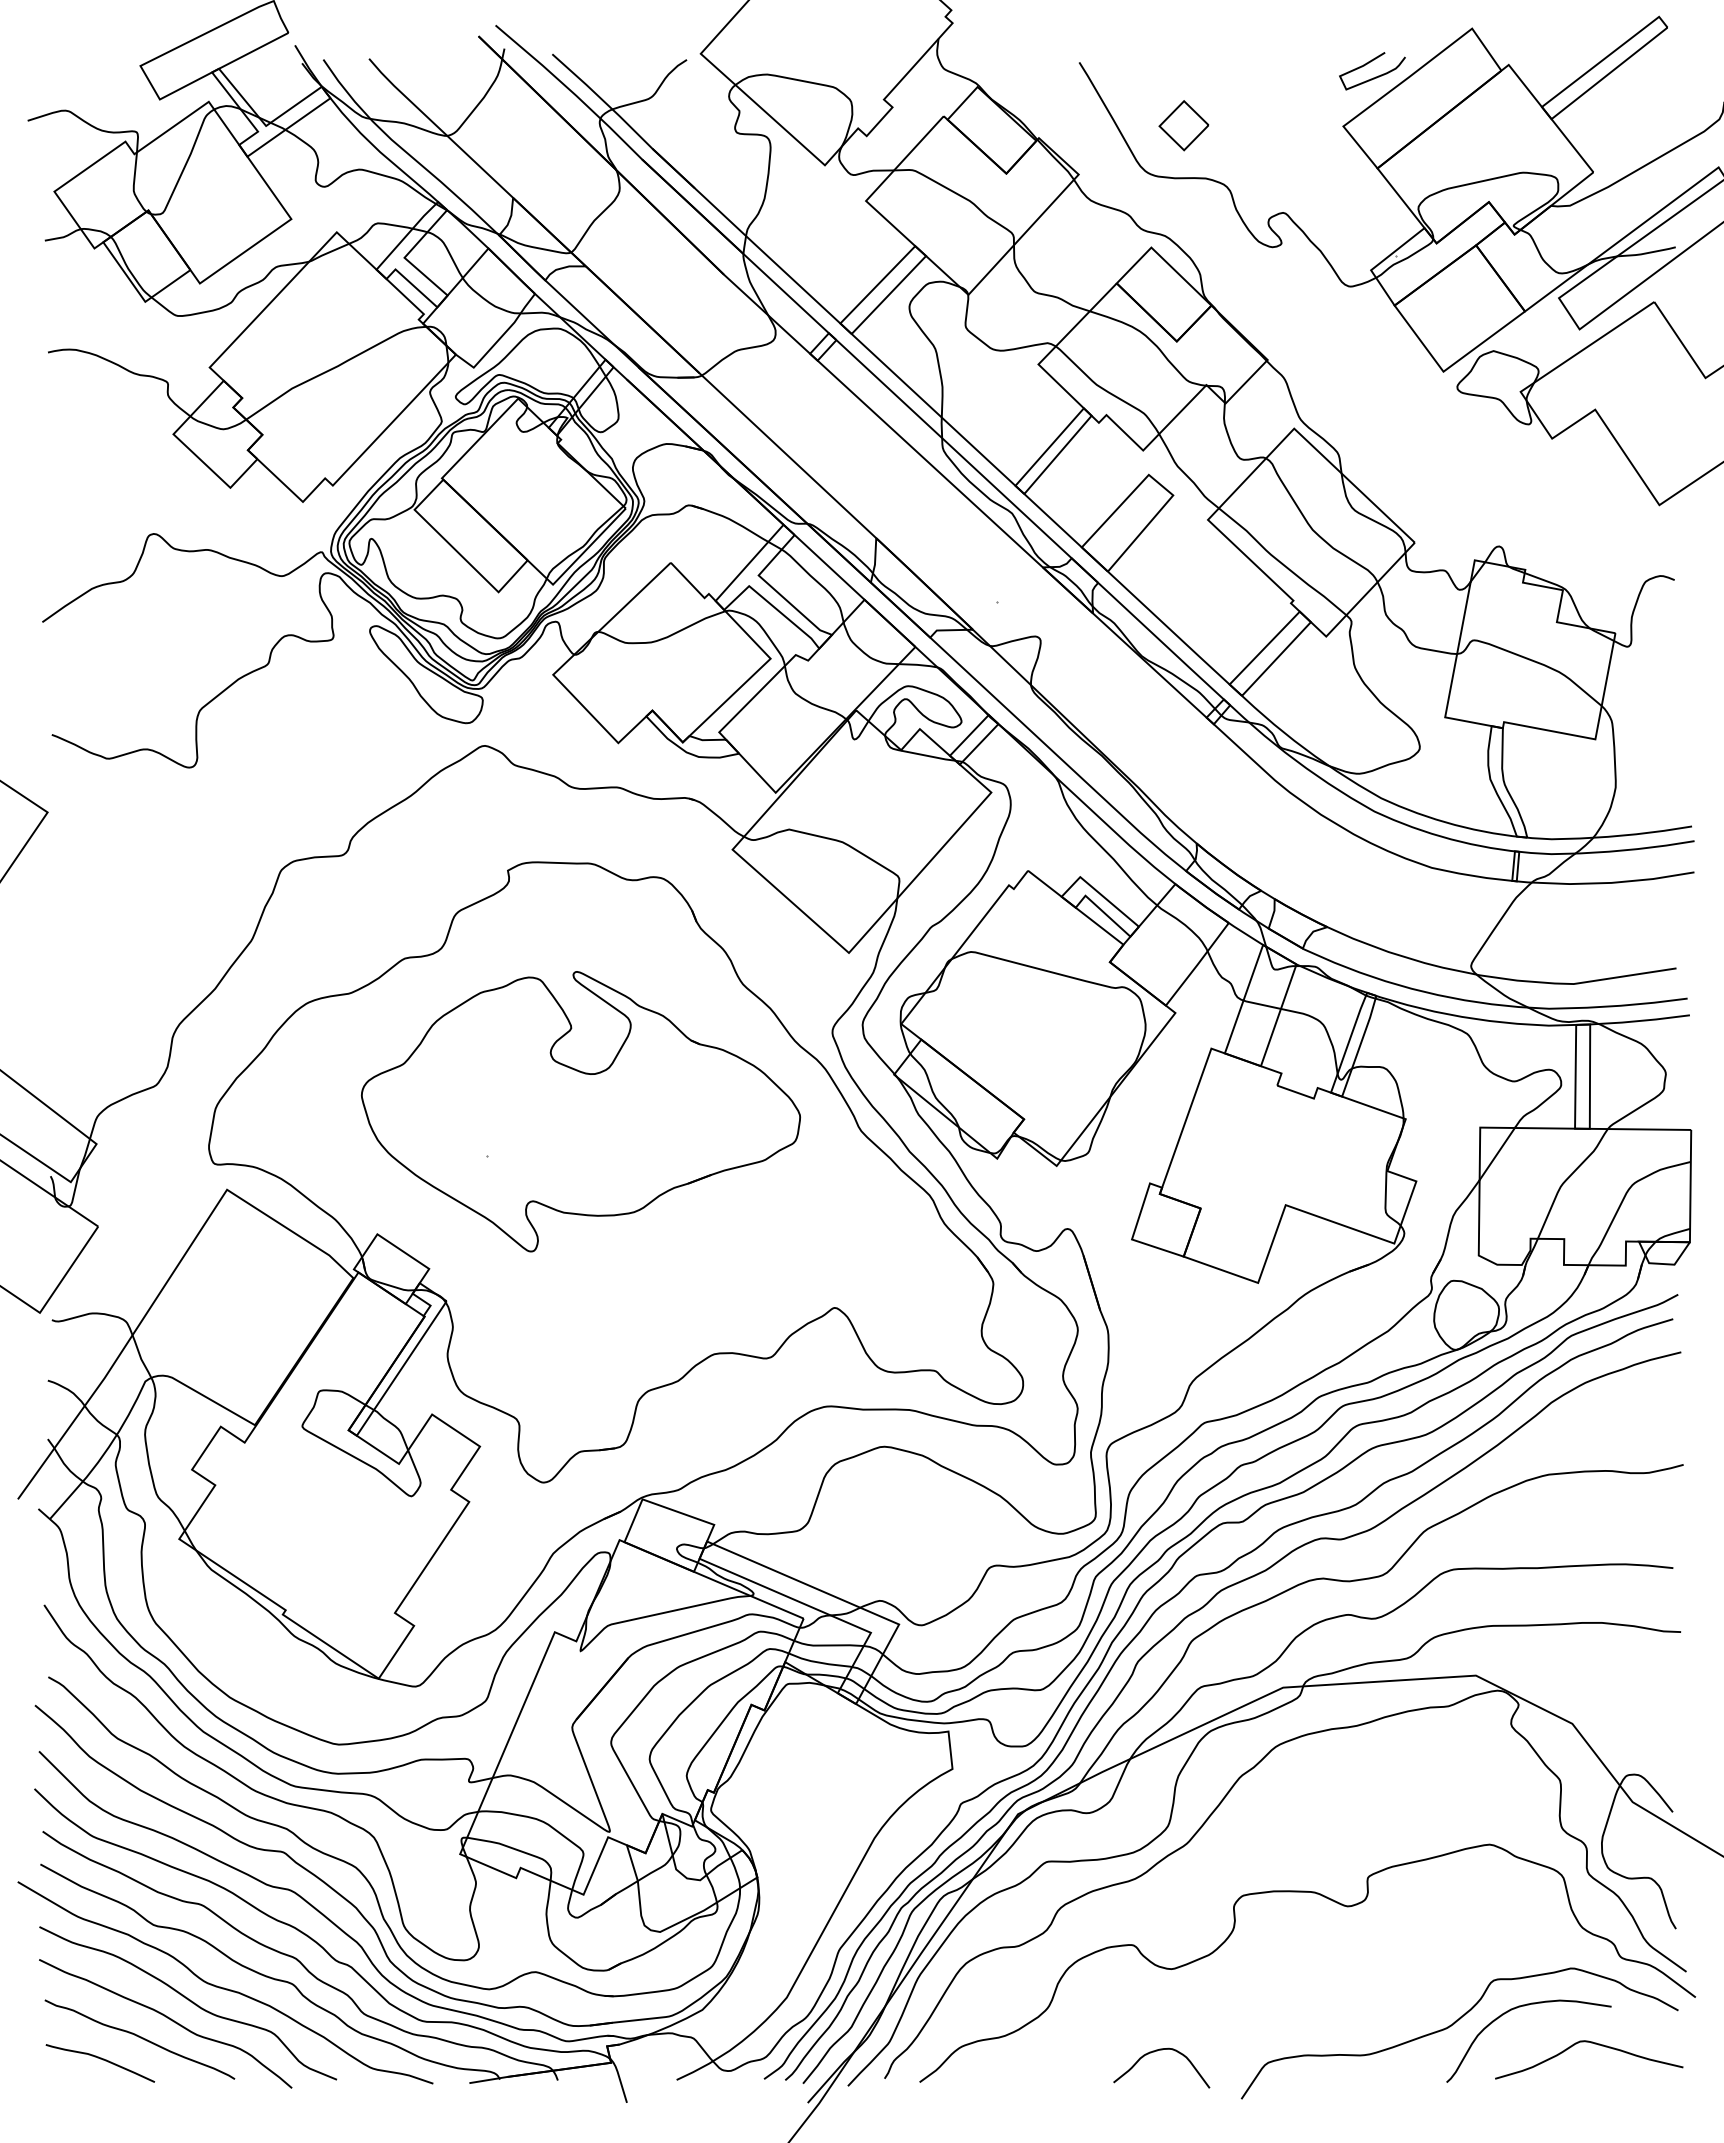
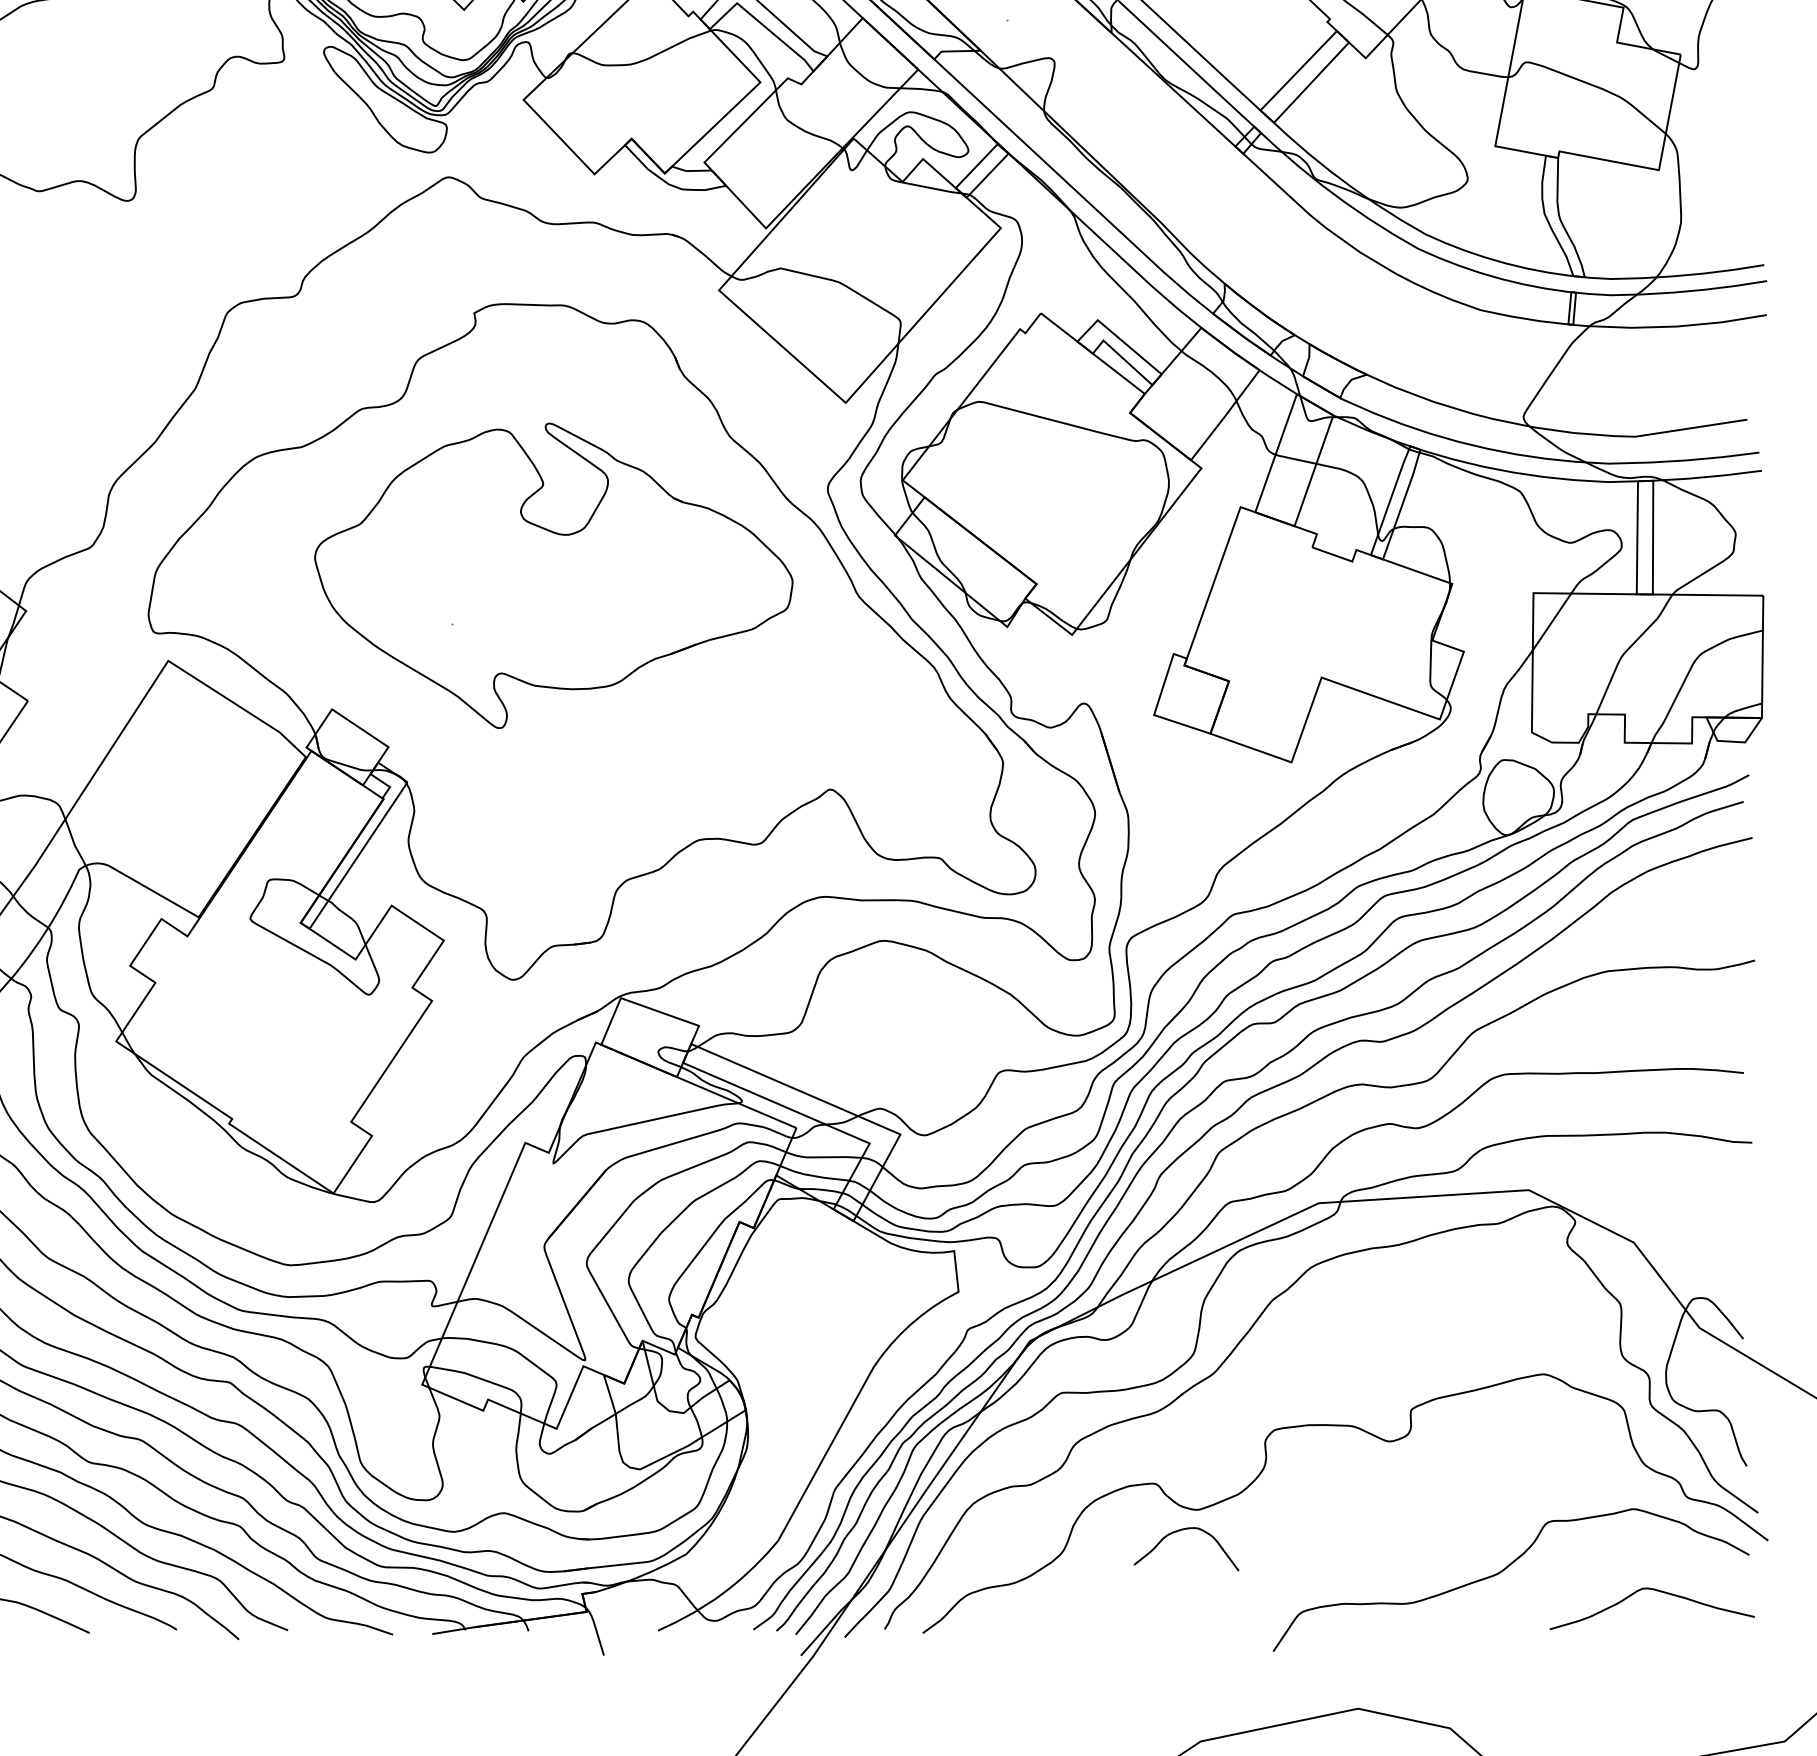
curve: (1517, 2008) -> (1574, 1552), removed
curve: (1157, 2051) -> (1181, 1530), moved

